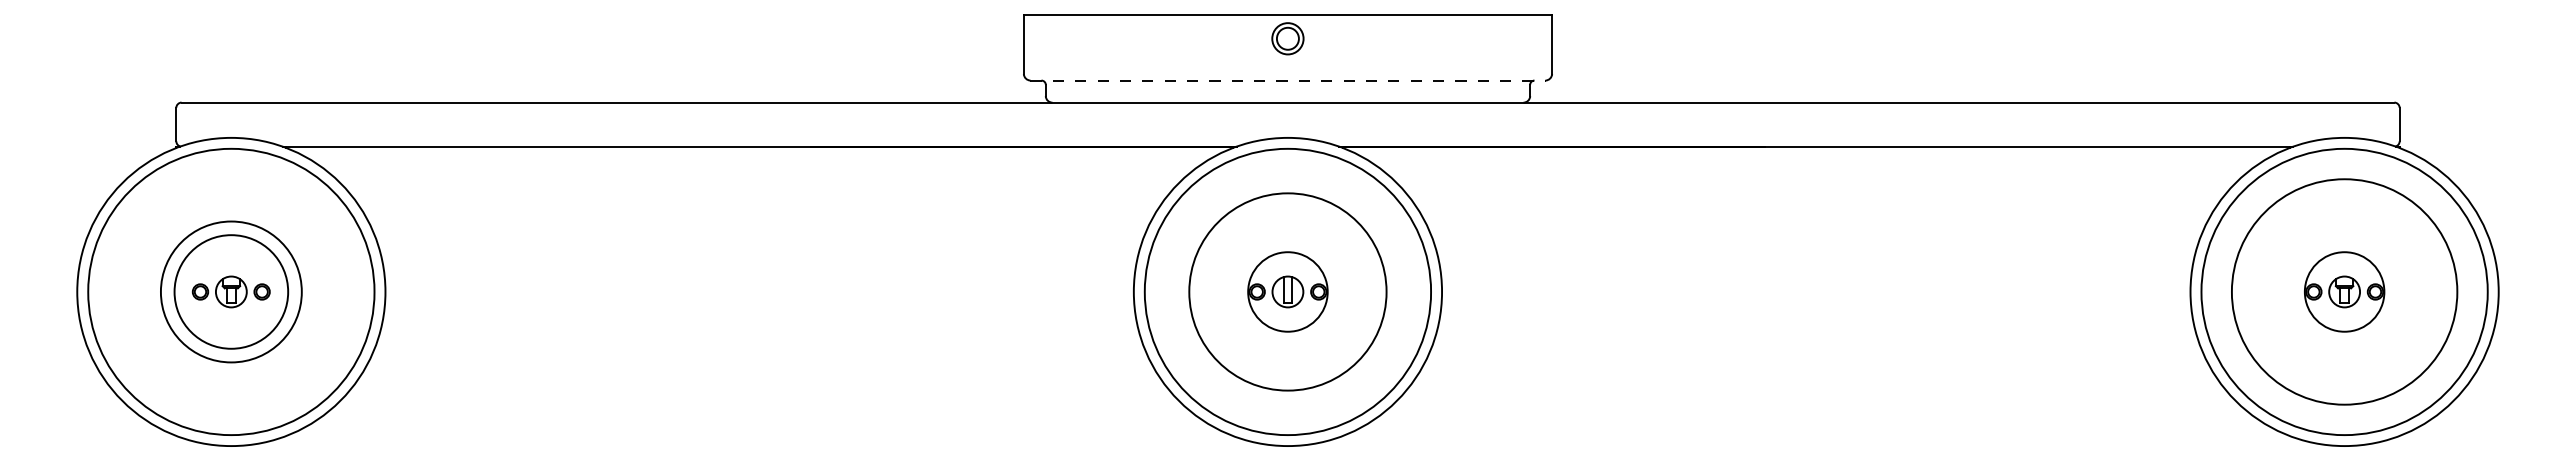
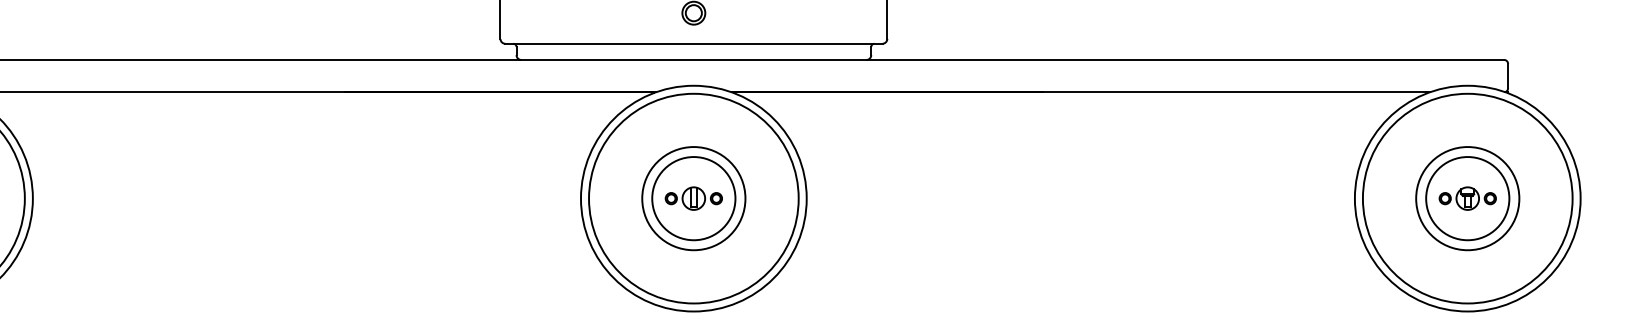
line: (1287, 80) -> (693, 43), dashed -> solid
circle: (1287, 291) -> (693, 198), size x0.71
circle: (1287, 291) -> (693, 198), size x1.43
circle: (2344, 291) -> (1467, 198), size x0.62
circle: (2344, 291) -> (1467, 198), size x1.43

